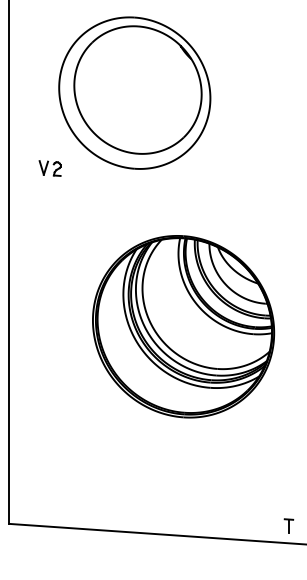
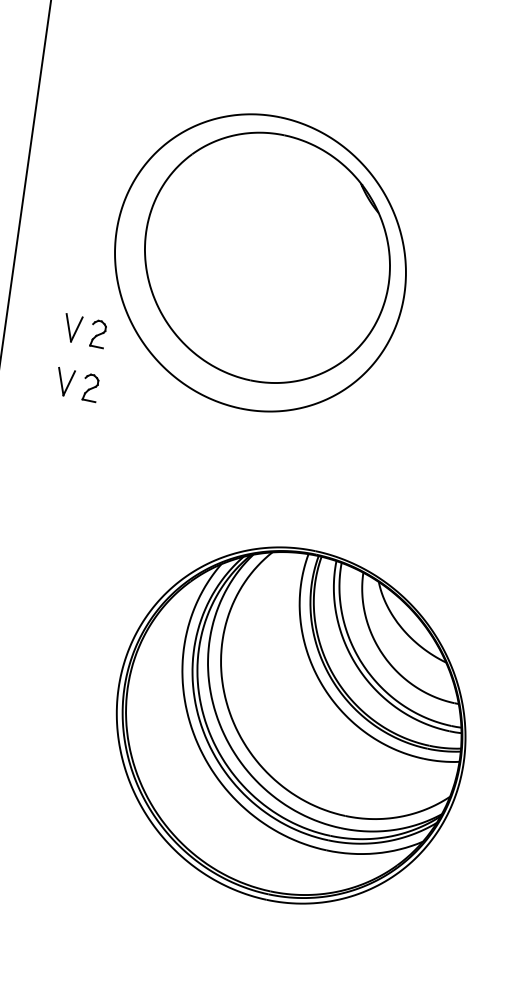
part: (49, 140) -> (83, 330), added

